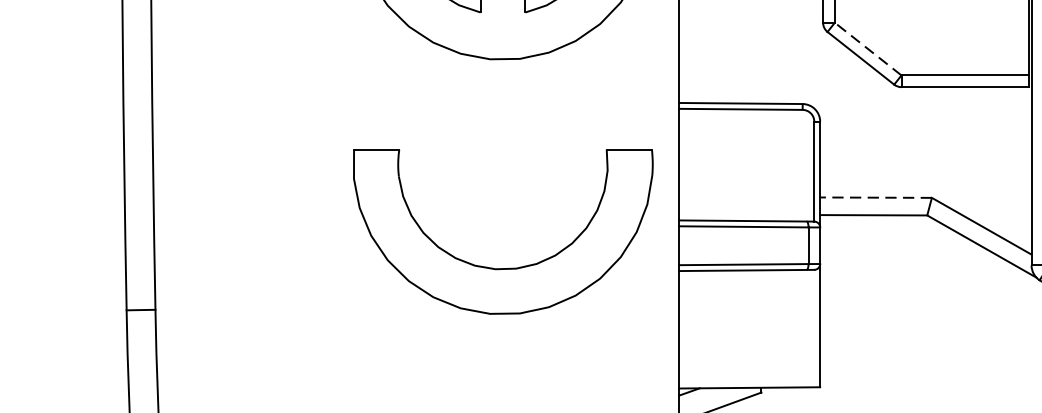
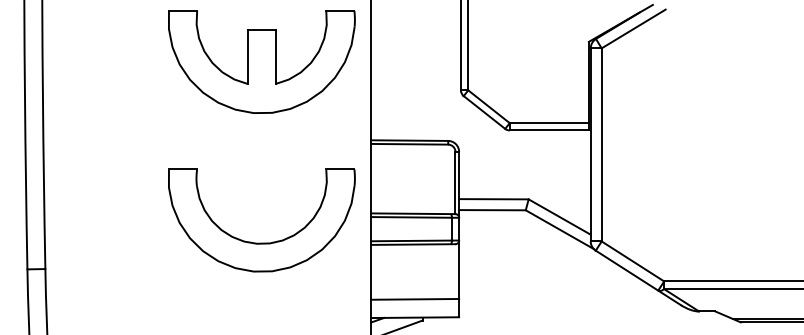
line: (867, 48) -> (488, 106), dashed -> solid
line: (875, 198) -> (493, 199), dashed -> solid
line: (750, 357) -> (415, 298), added

